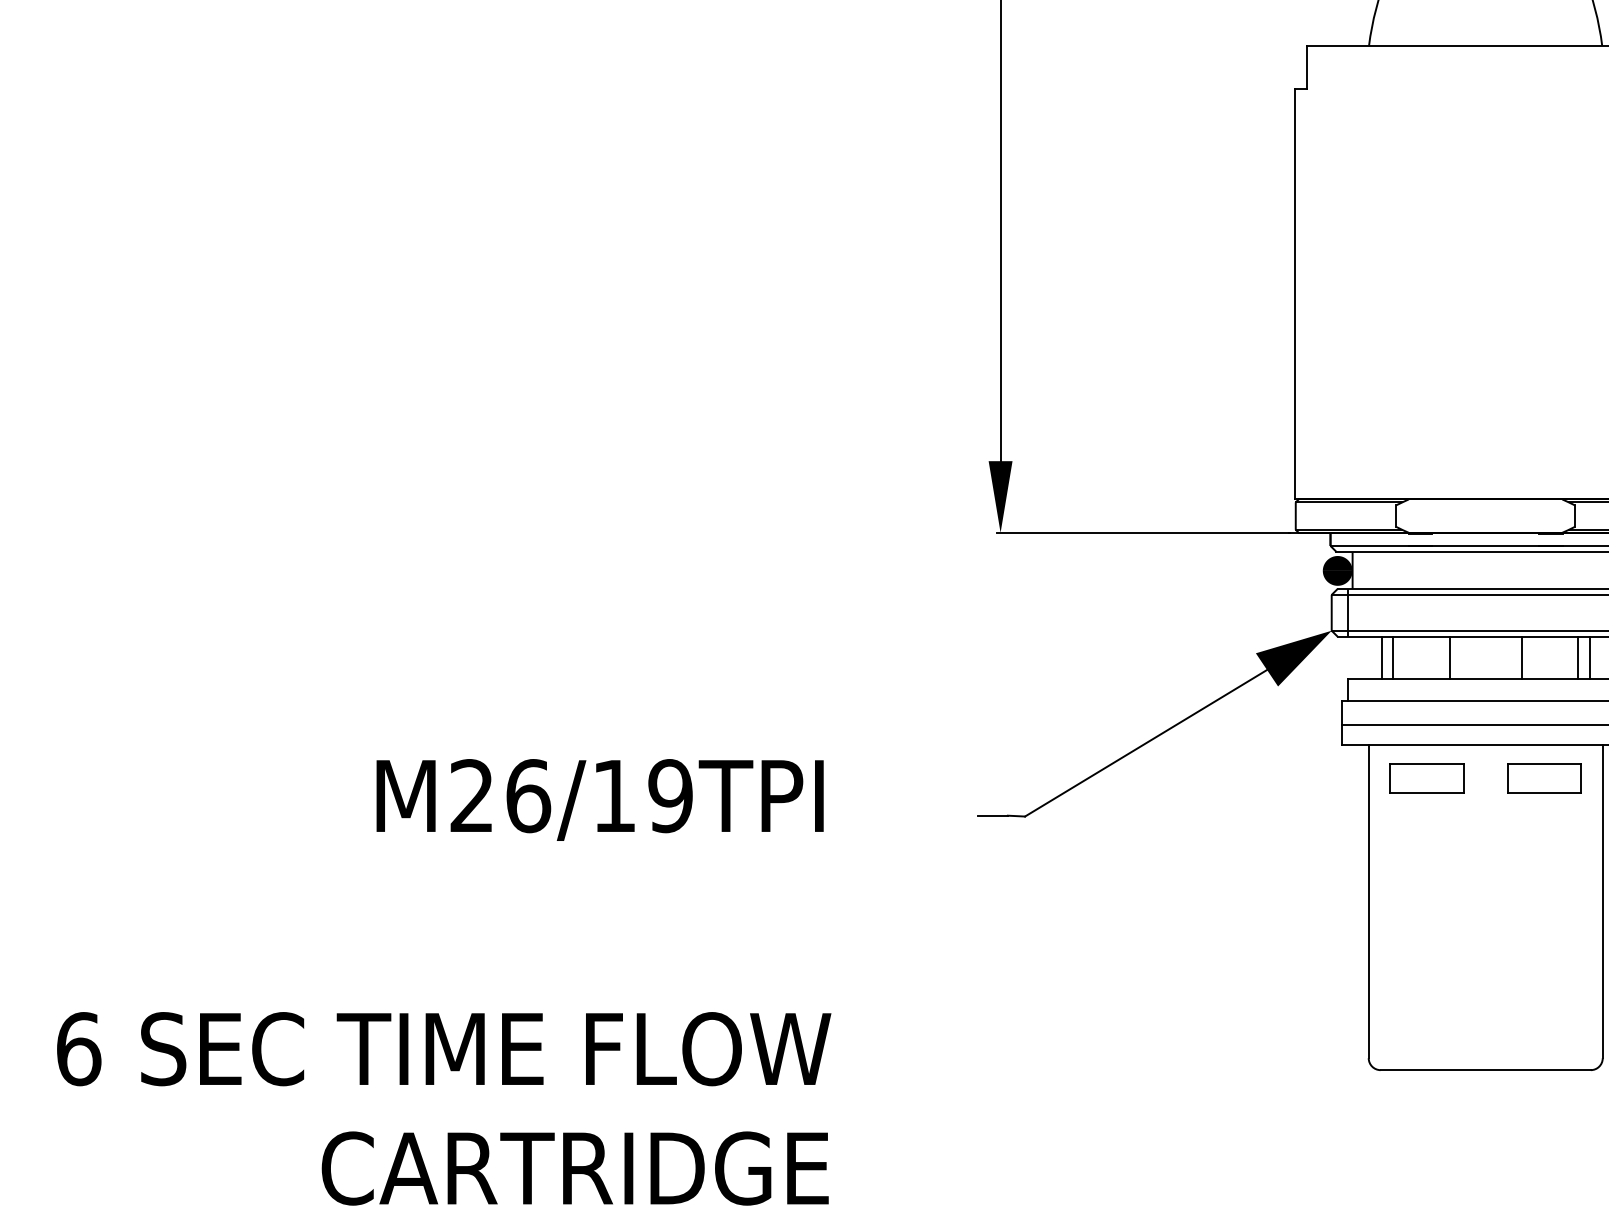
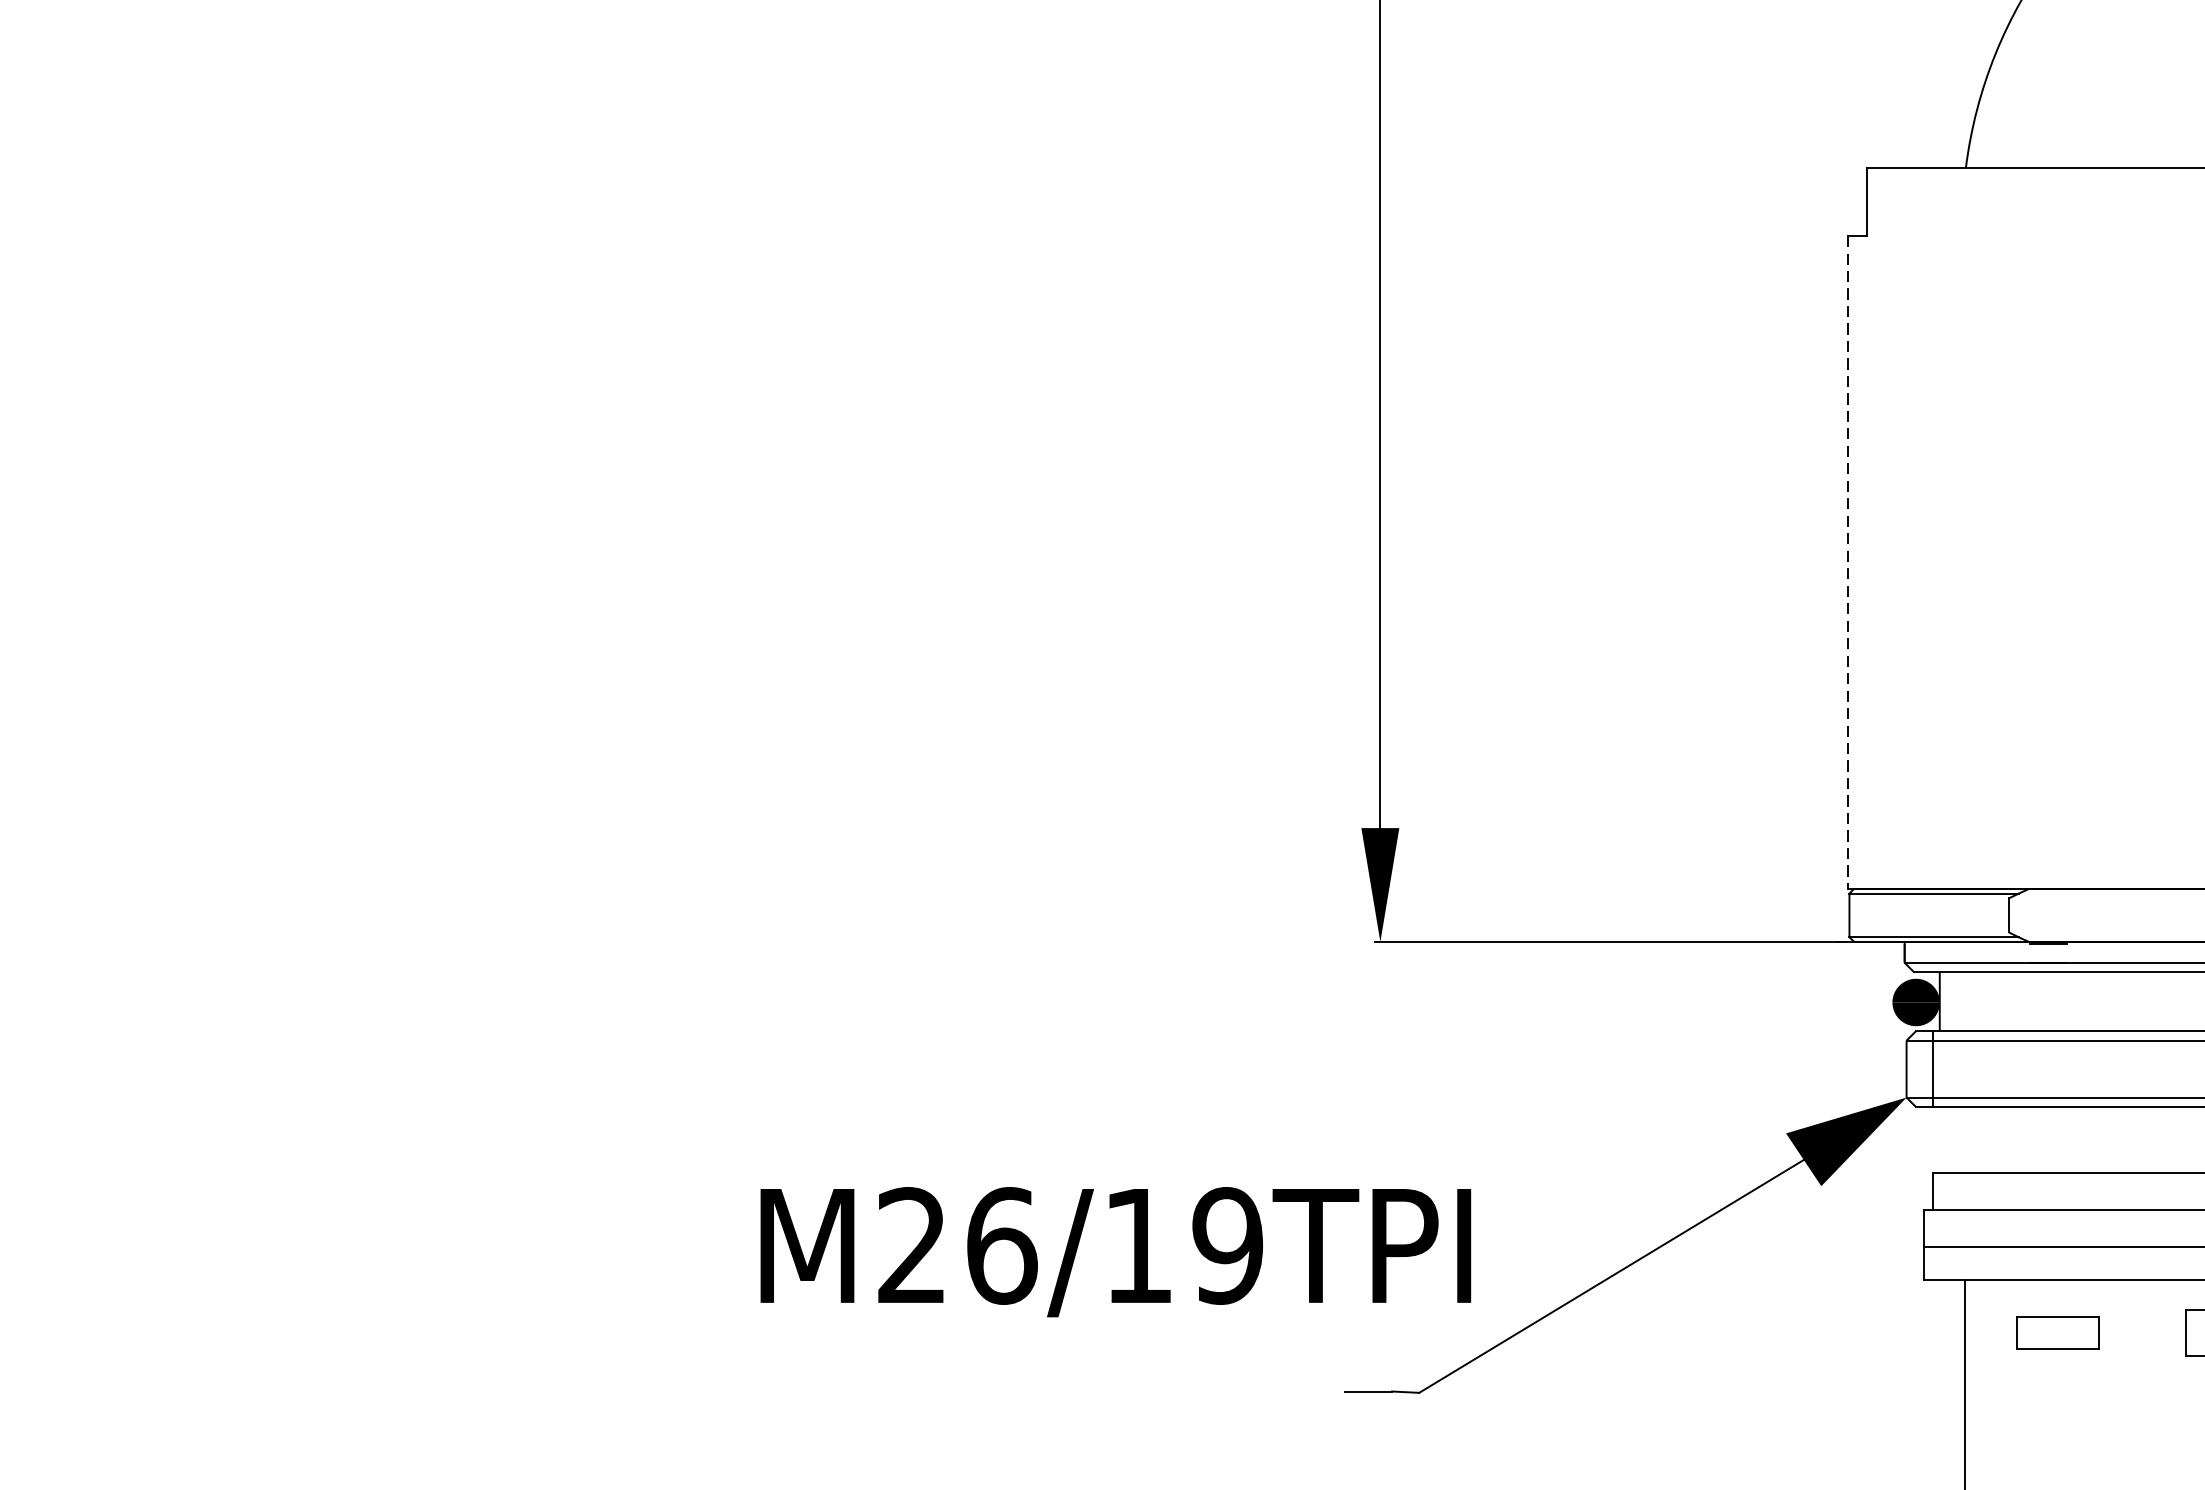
line: (1294, 294) -> (1847, 563), solid -> dashed
line: (1381, 657) -> (1985, 1140), removed
line: (1393, 657) -> (2004, 1140), removed
line: (1449, 657) -> (2093, 1140), removed
part: (1426, 778) -> (2057, 1332), size x0.7
text: (599, 799) -> (1114, 1251), moved

